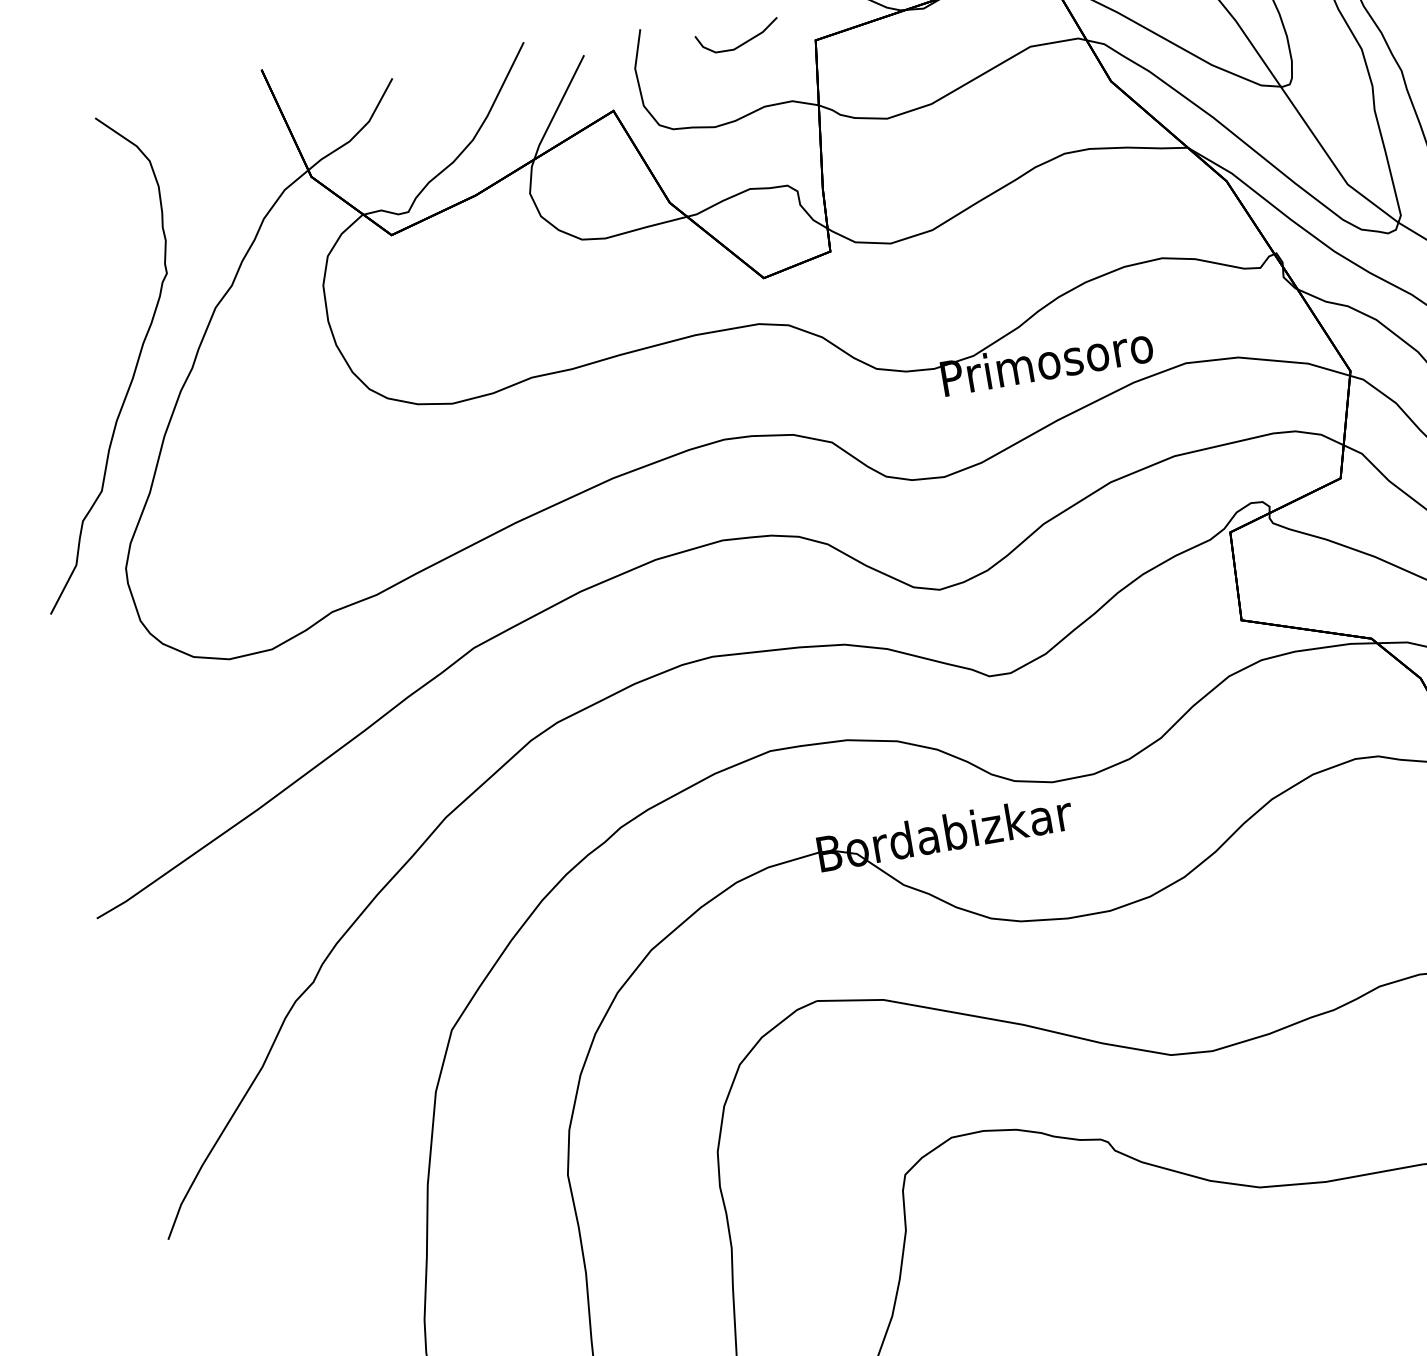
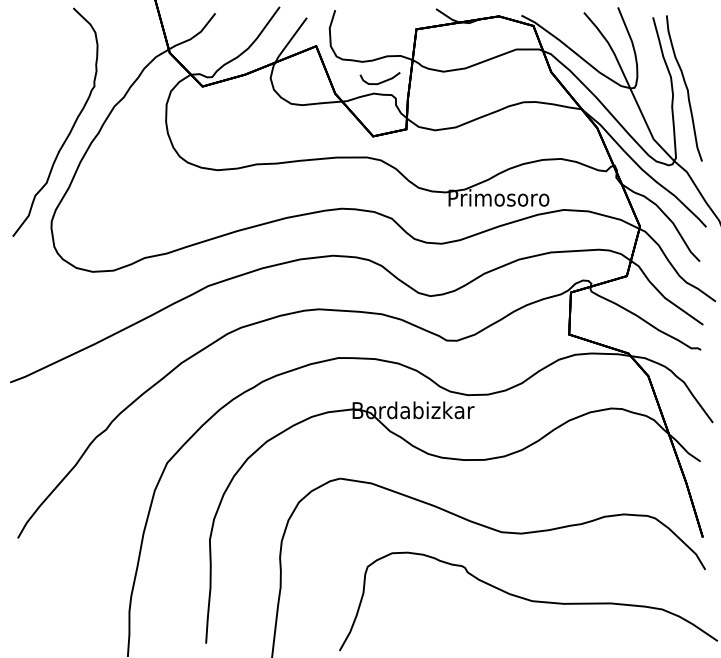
curve: (741, 42) -> (381, 81), moved

